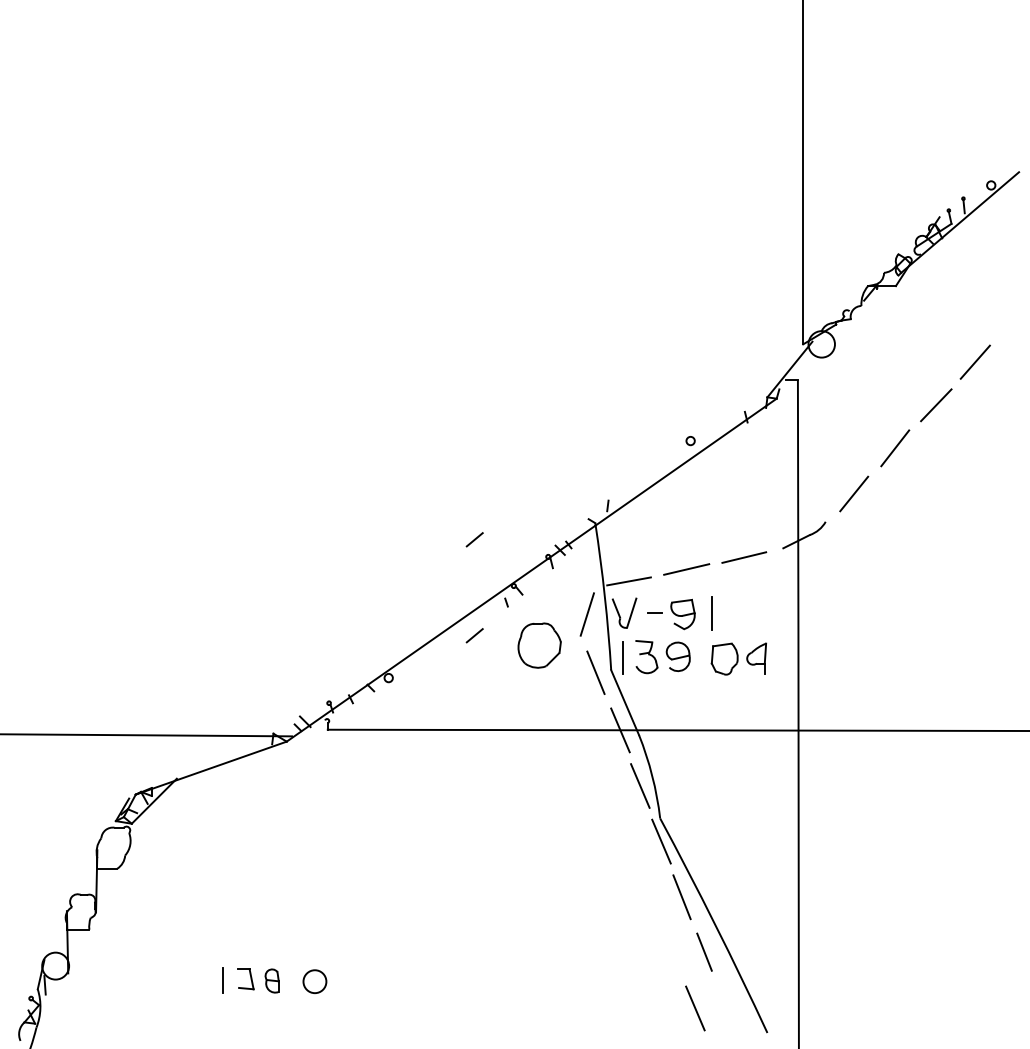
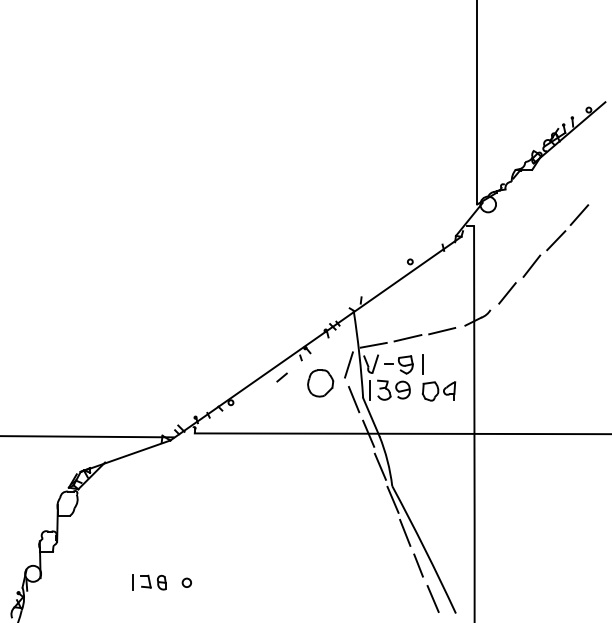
line: (473, 539) -> (281, 320), removed
circle: (313, 980) -> (186, 582), size x0.62
line: (694, 1007) -> (432, 598), moved

